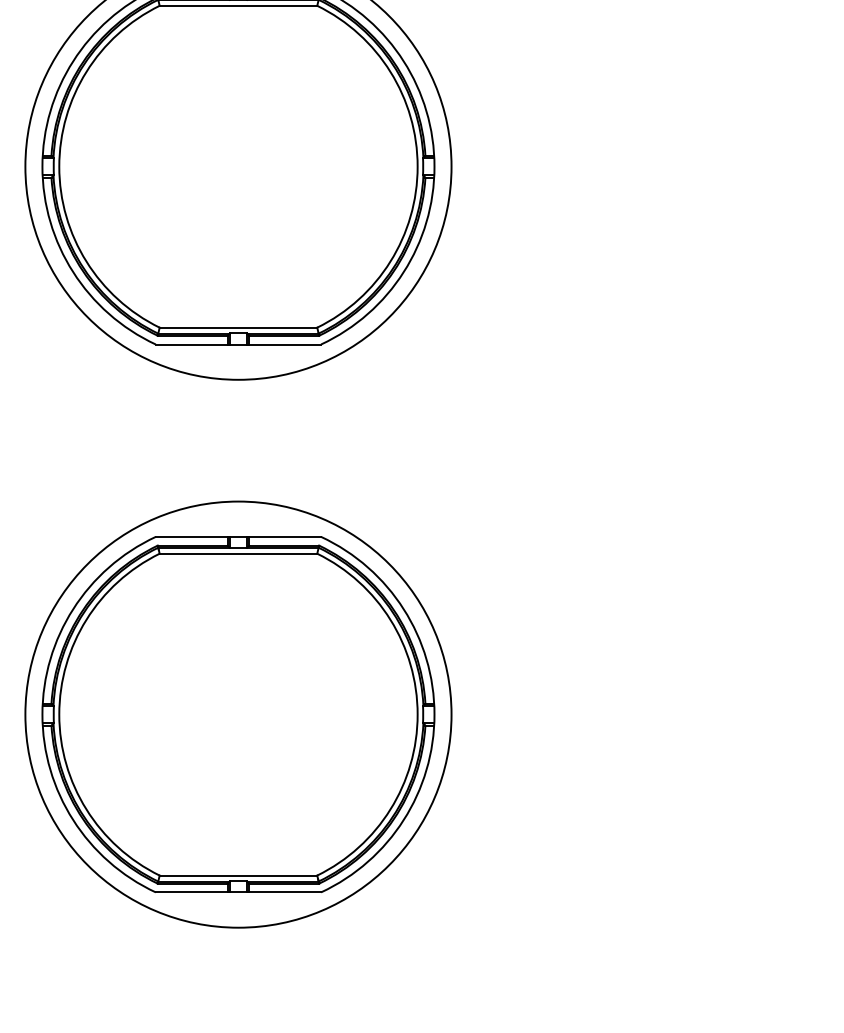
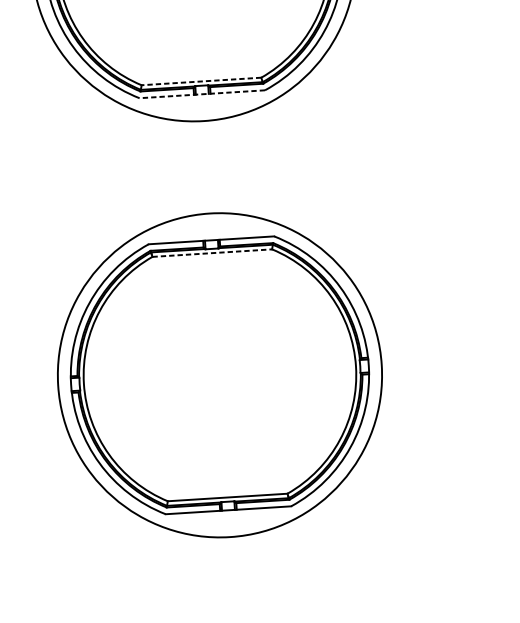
line: (238, 327) -> (201, 81), solid -> dashed
line: (238, 344) -> (202, 94), solid -> dashed
line: (238, 553) -> (212, 252), solid -> dashed

